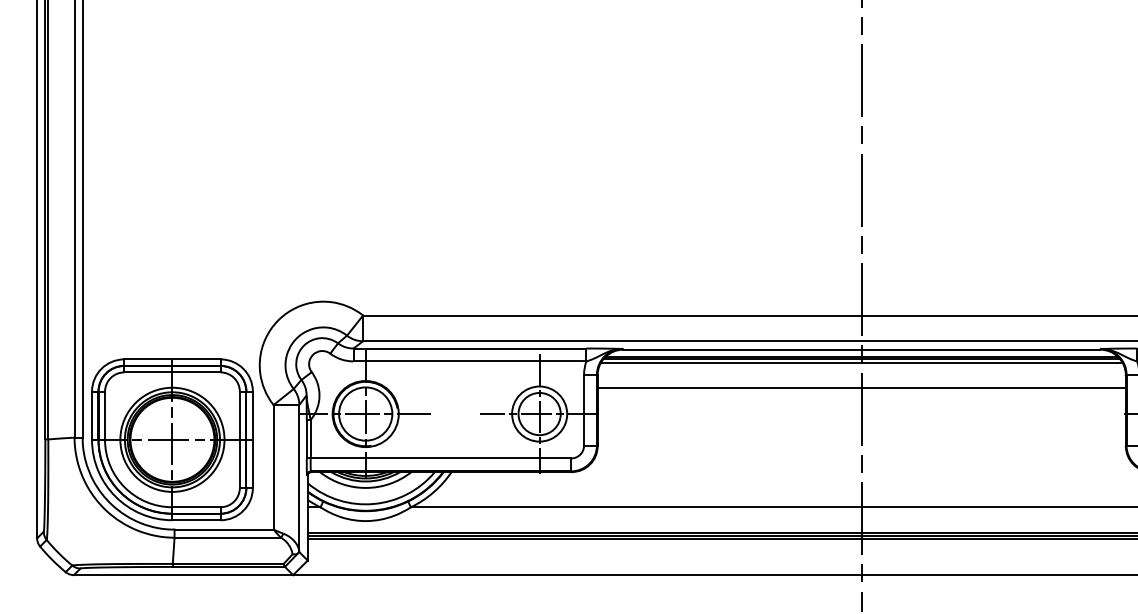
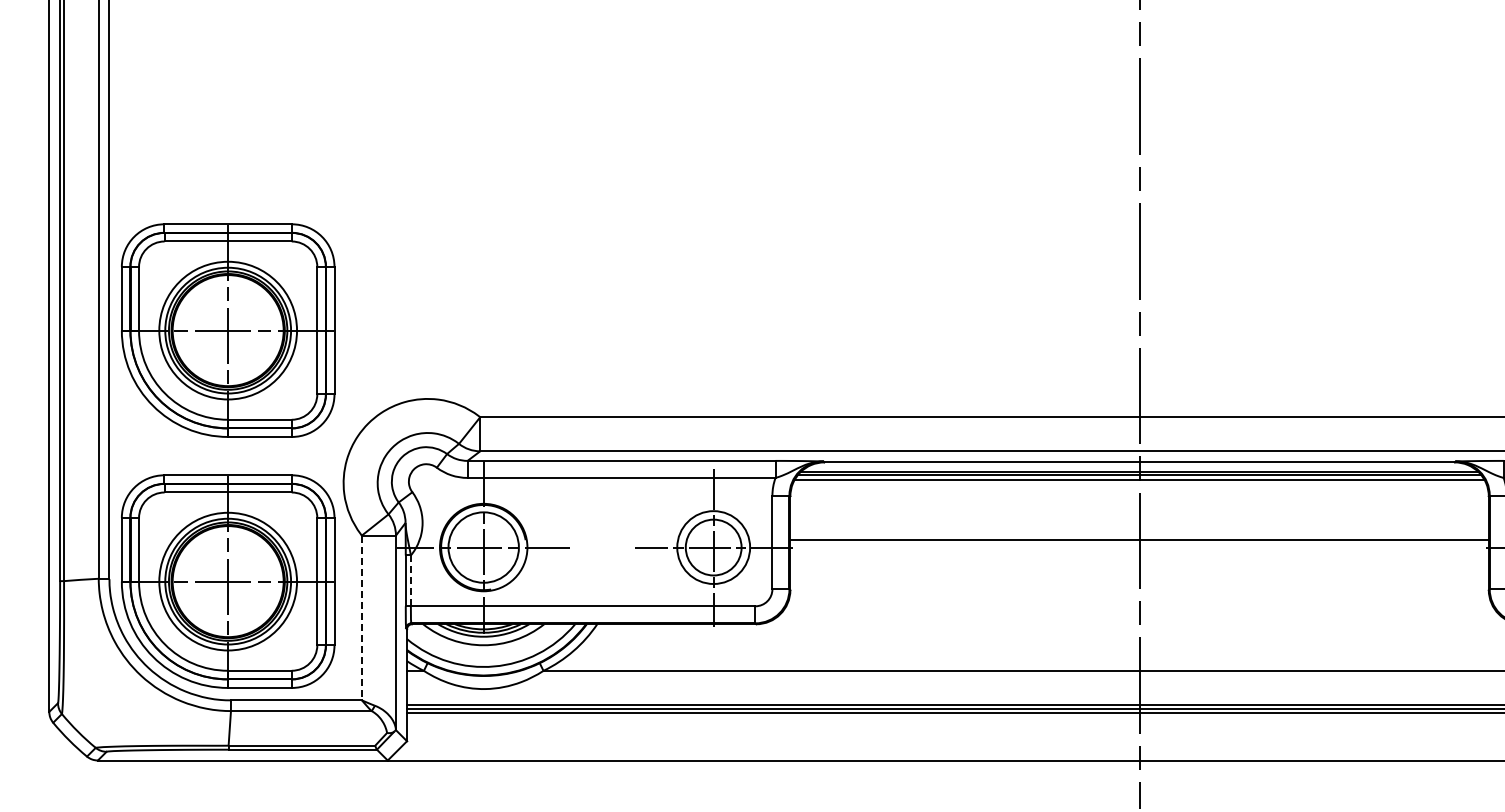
part: (172, 249) -> (228, 330), added
line: (861, 388) -> (1139, 539), moved
line: (310, 438) -> (410, 580), solid -> dashed
line: (273, 467) -> (361, 618), solid -> dashed

